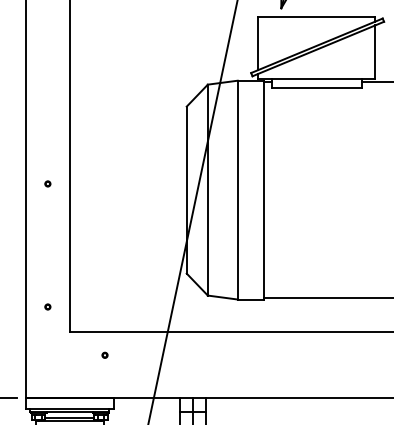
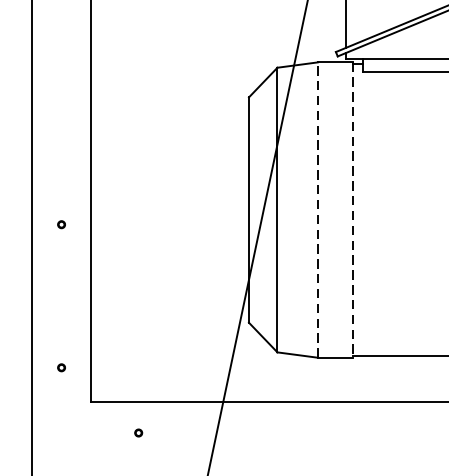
part: (47, 183) -> (61, 224), moved
line: (237, 189) -> (317, 209), solid -> dashed
line: (264, 190) -> (353, 210), solid -> dashed

